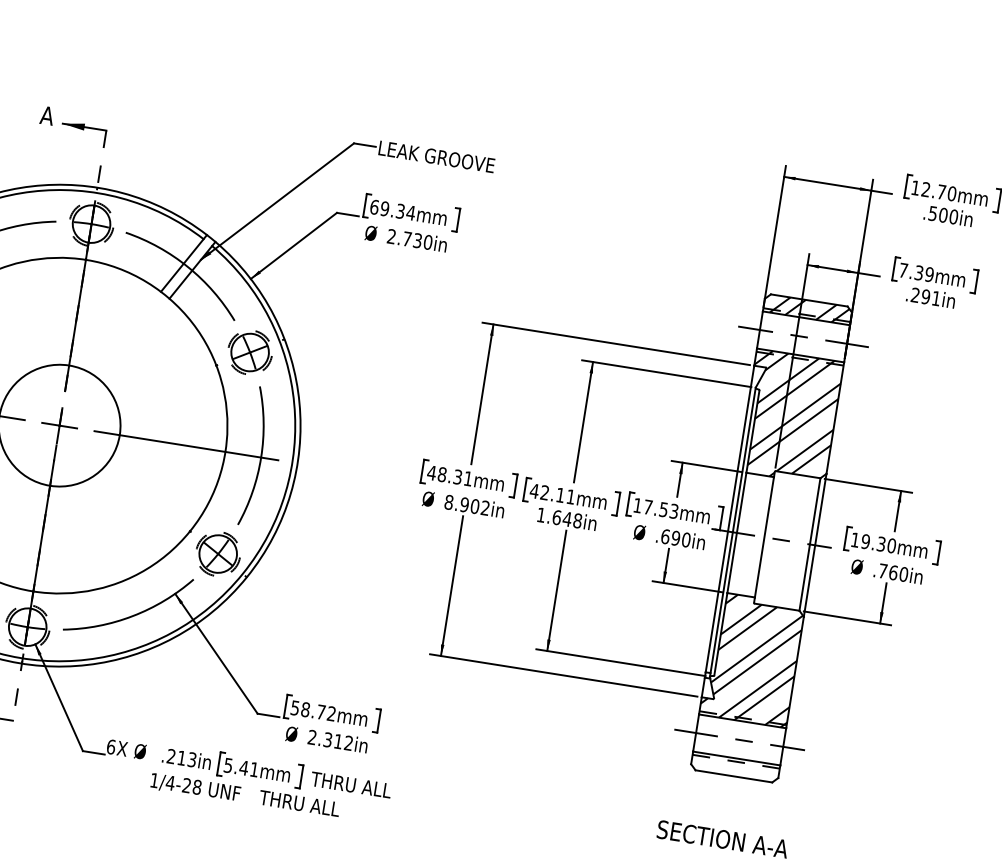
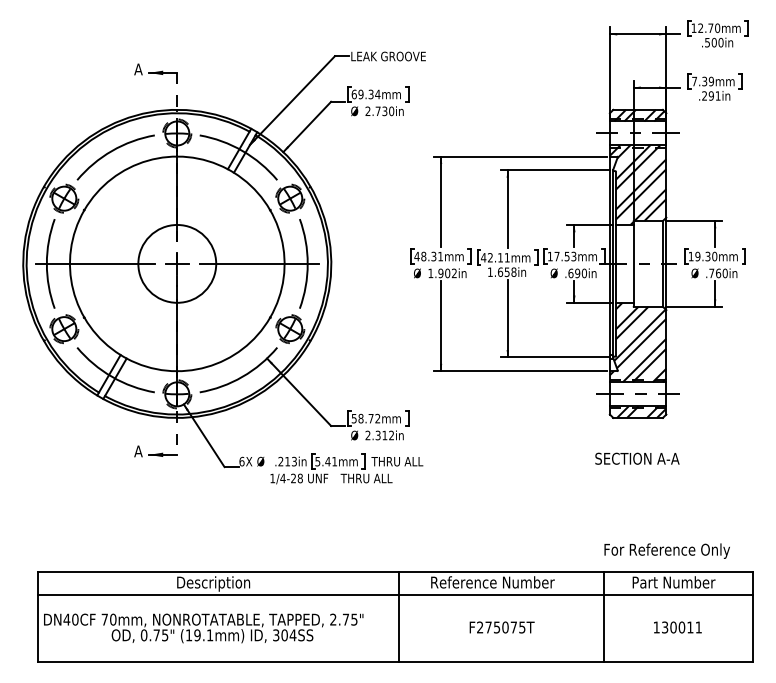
text: (448, 502) -> (430, 273), 8.902in -> 1.902in
text: (566, 519) -> (506, 272), 1.648in -> 1.658in
hatch: (740, 767) -> (641, 411), added

